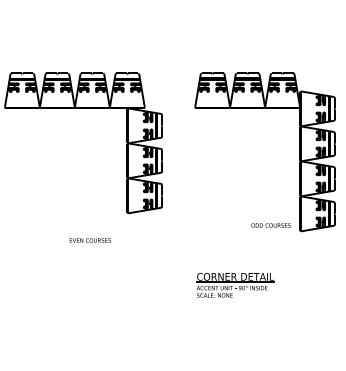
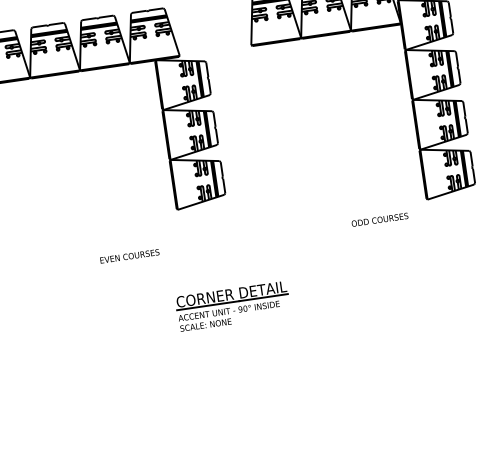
text: (270, 225) -> (379, 219), moved
part: (235, 285) -> (233, 306), moved

